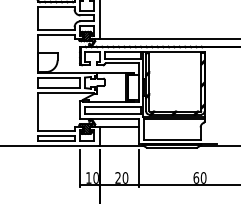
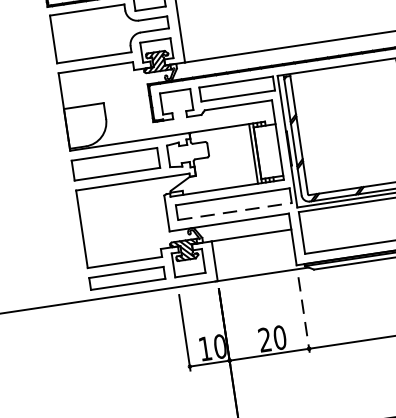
line: (112, 114) -> (234, 212), solid -> dashed
line: (138, 168) -> (303, 314), solid -> dashed

